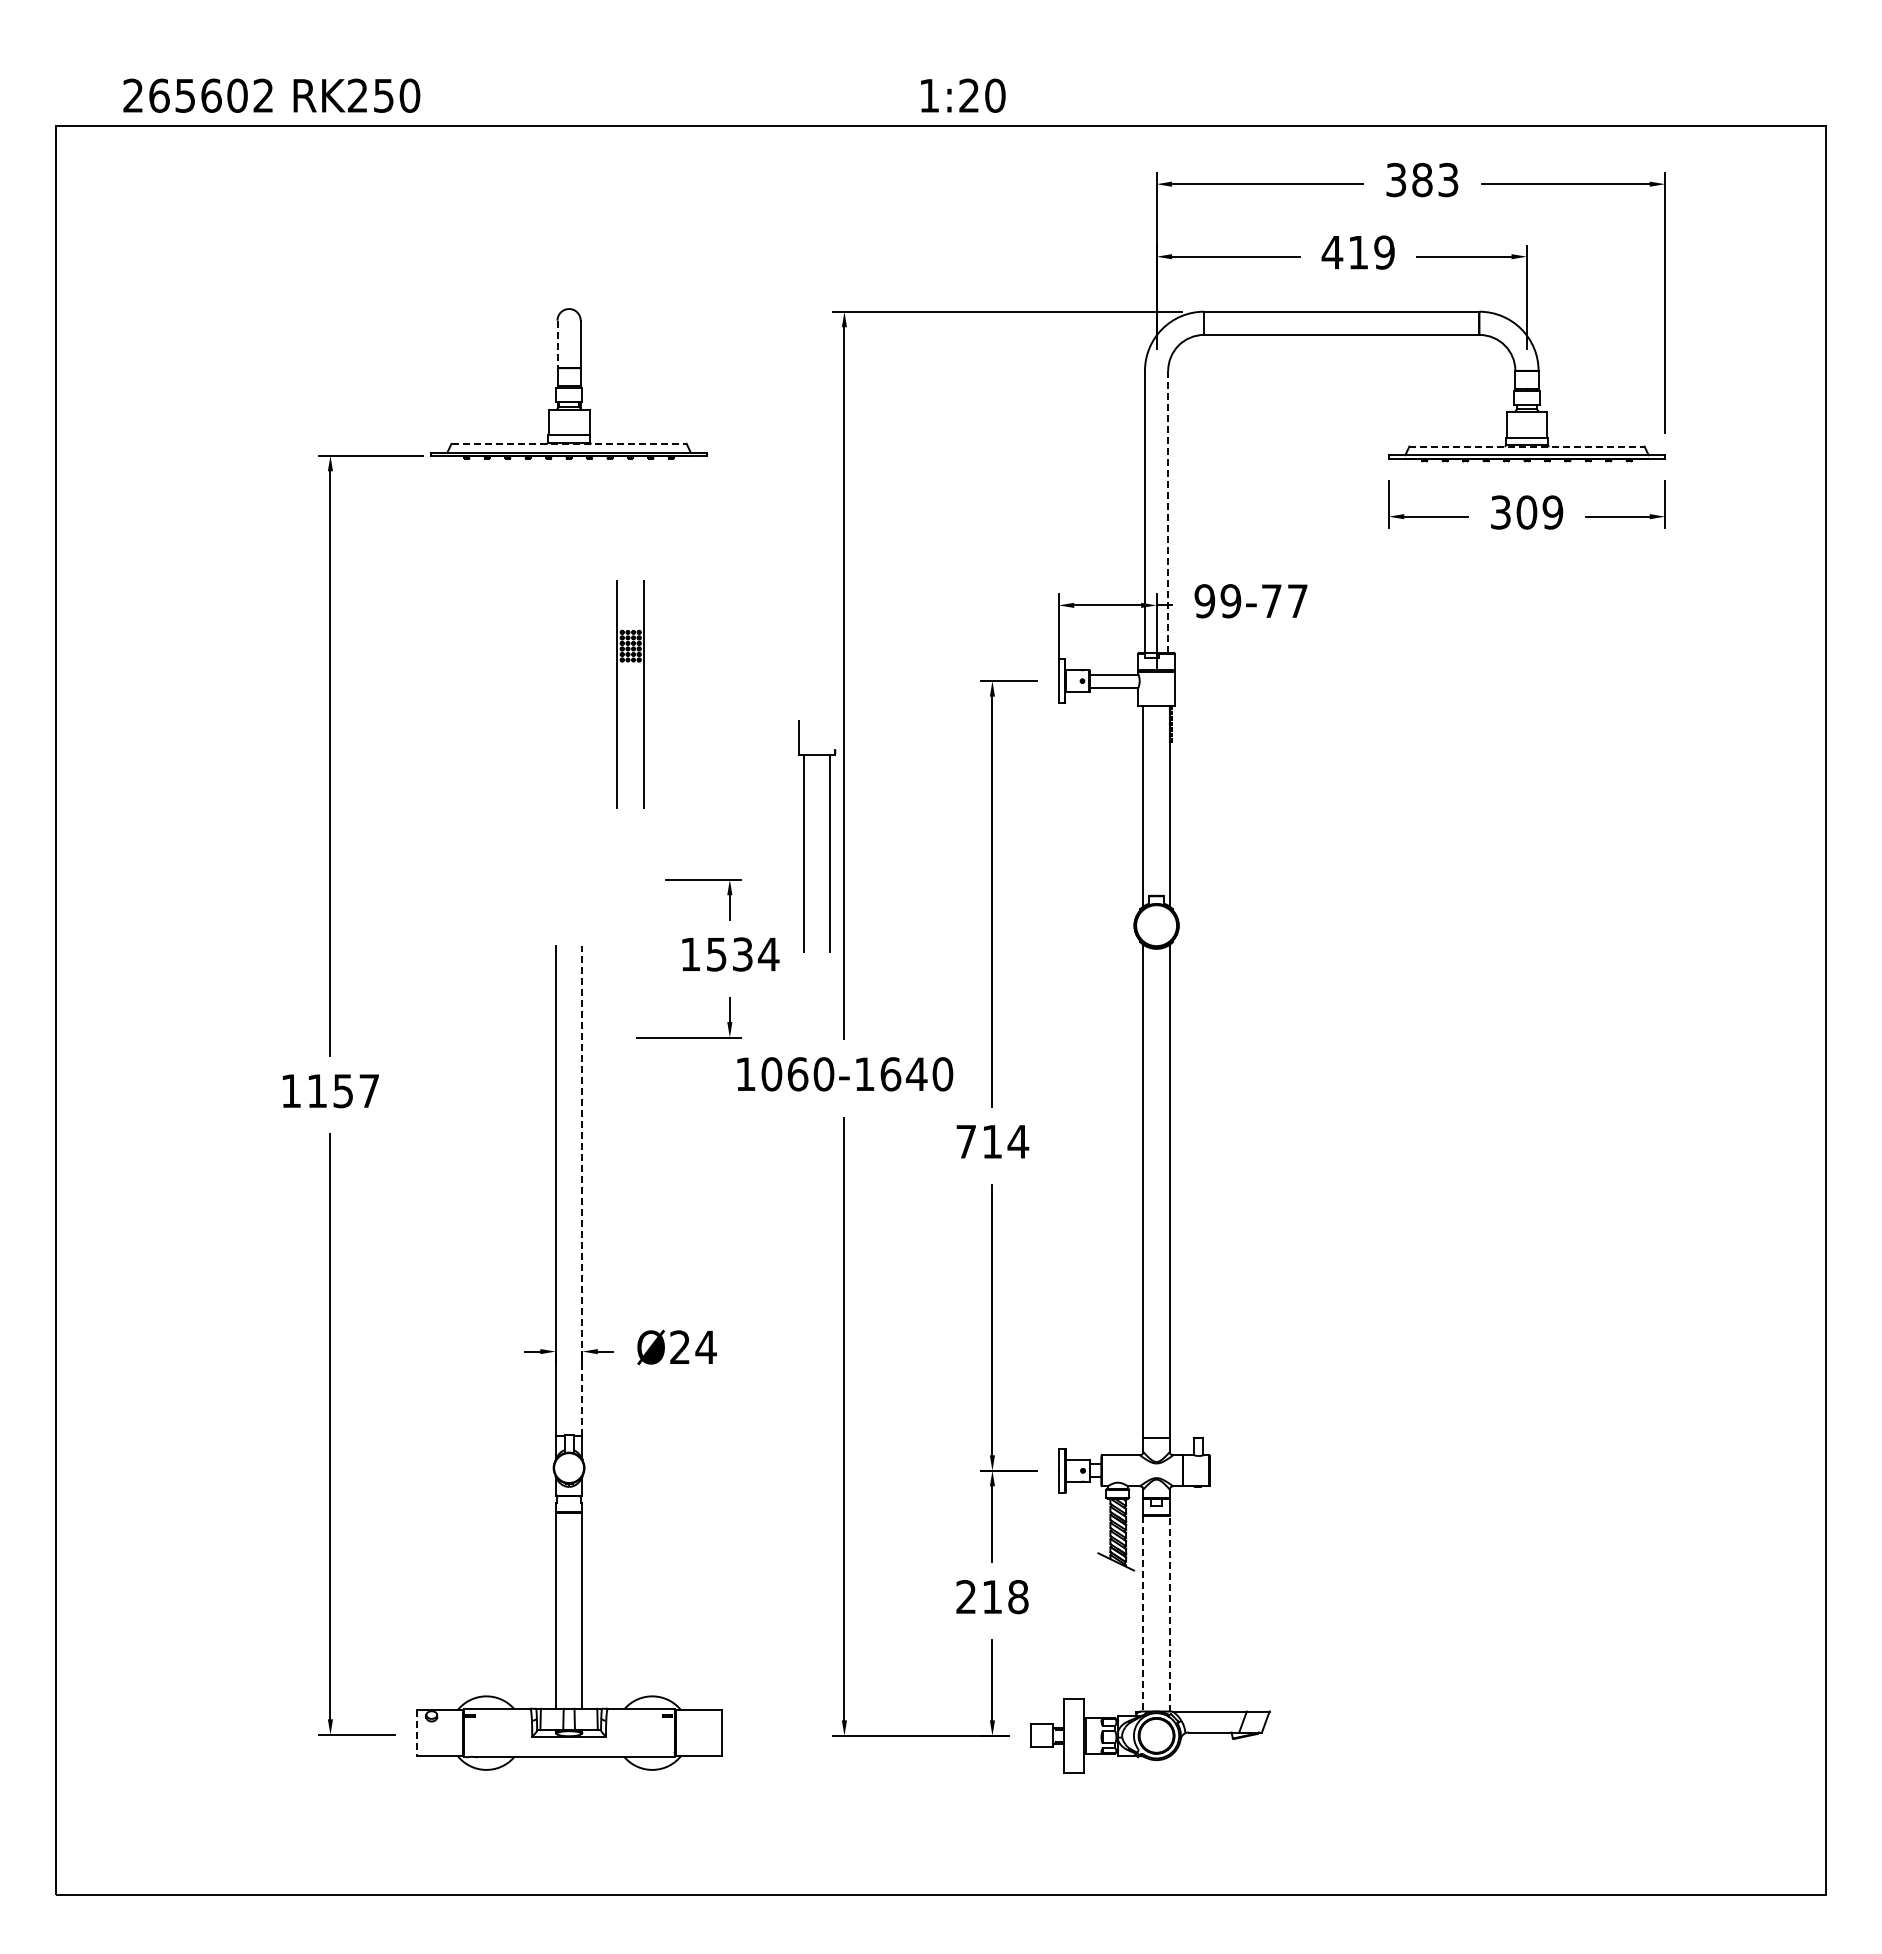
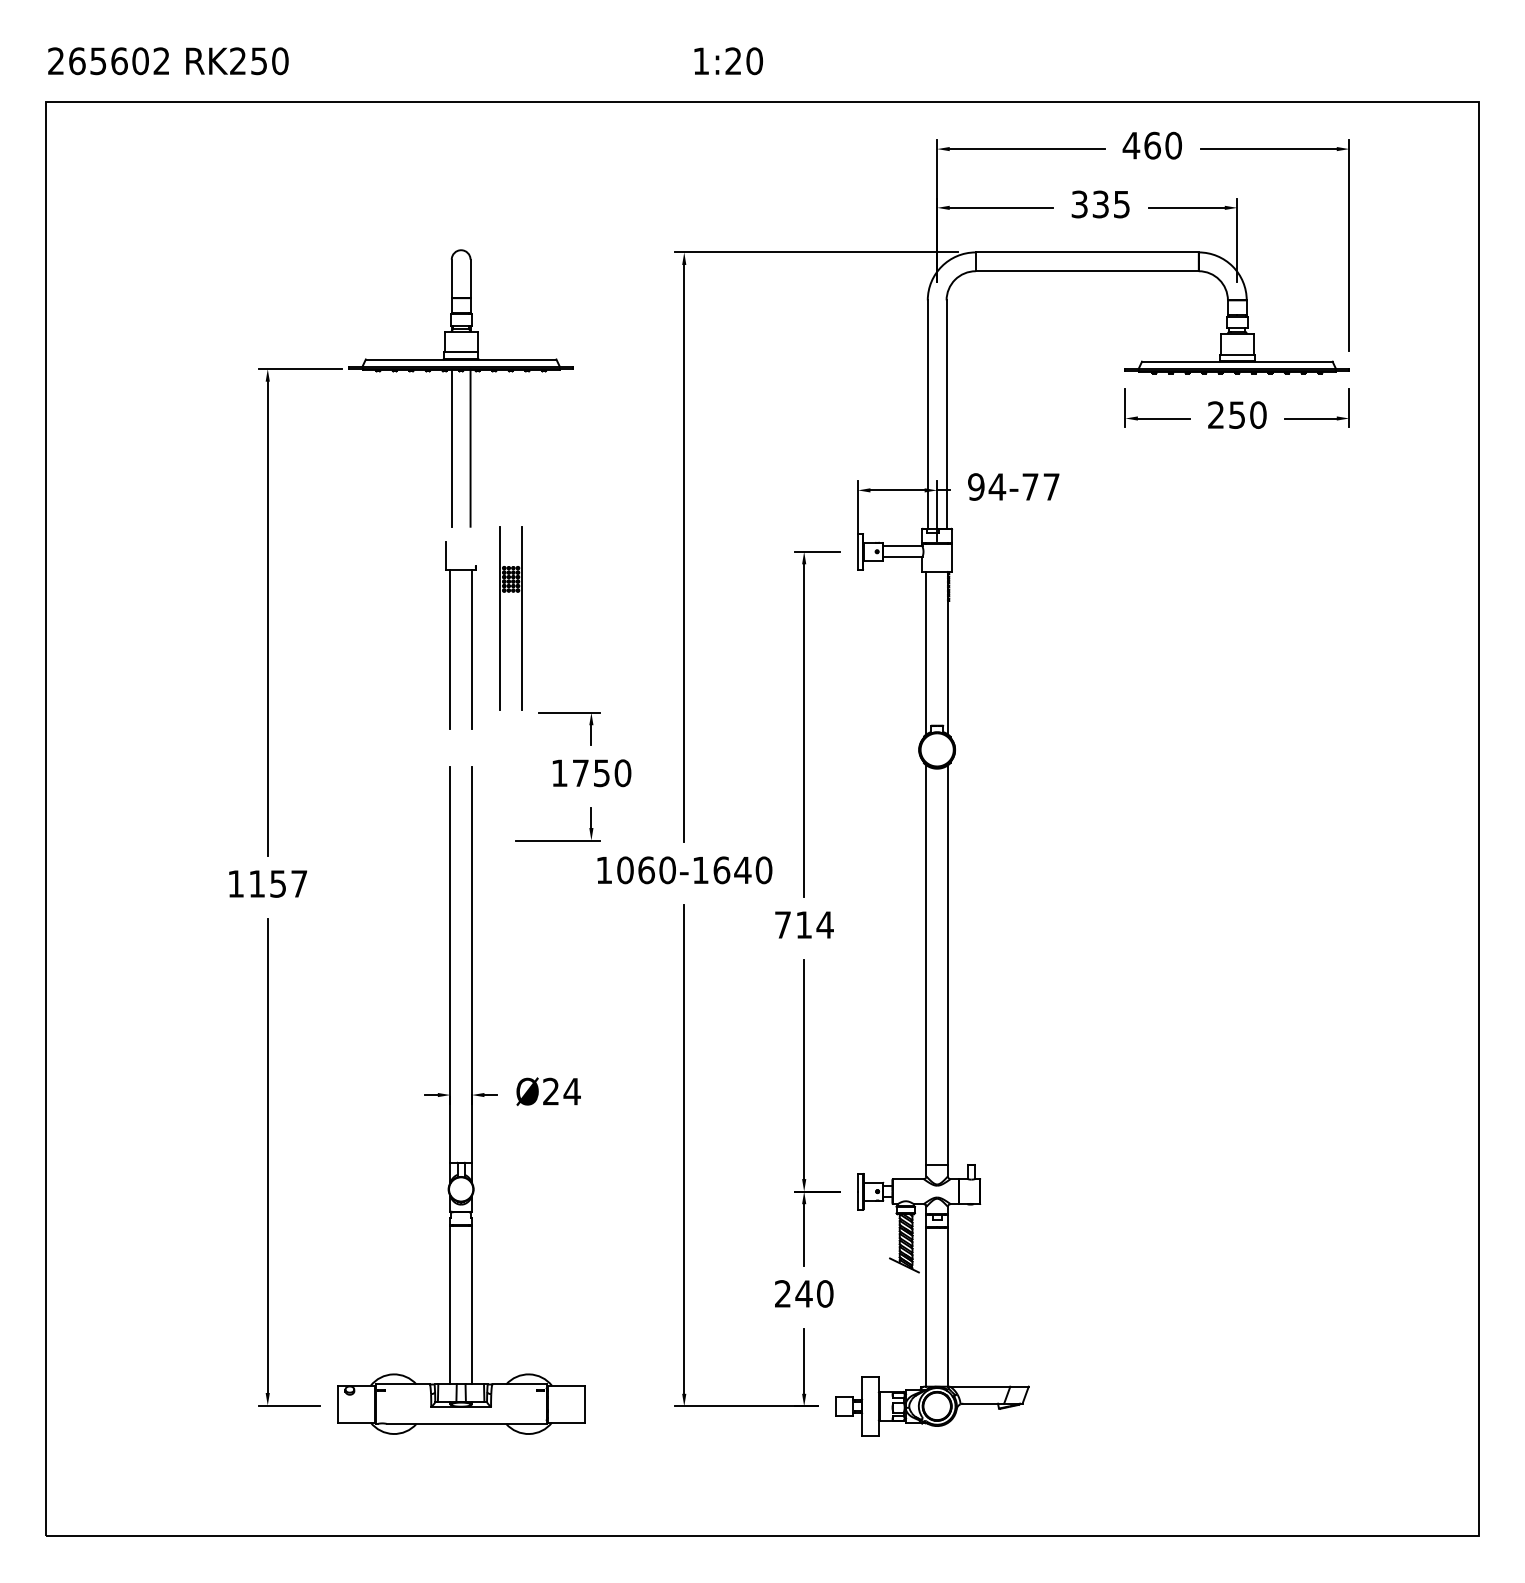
text: (564, 95) -> (405, 61), moved
text: (1421, 179) -> (1151, 145), 383 -> 460
text: (1357, 252) -> (1099, 204), 419 -> 335
line: (557, 344) -> (451, 278), dashed -> solid
line: (569, 443) -> (461, 359), dashed -> solid
line: (1527, 446) -> (1237, 361), dashed -> solid
line: (1168, 511) -> (946, 414), dashed -> solid
text: (1527, 512) -> (1237, 415), 309 -> 250
line: (557, 553) -> (451, 448), added
line: (580, 553) -> (470, 448), added
text: (1230, 601) -> (997, 487), 99-77 -> 94-77
part: (617, 694) -> (500, 618), moved
part: (829, 836) -> (471, 635), moved
text: (743, 954) -> (602, 773), 1534 -> 1750
line: (582, 1190) -> (472, 964), dashed -> solid
text: (1004, 1597) -> (813, 1294), 218 -> 240
line: (1143, 1613) -> (926, 1307), dashed -> solid
line: (1169, 1613) -> (947, 1307), dashed -> solid
line: (416, 1733) -> (337, 1404), dashed -> solid

